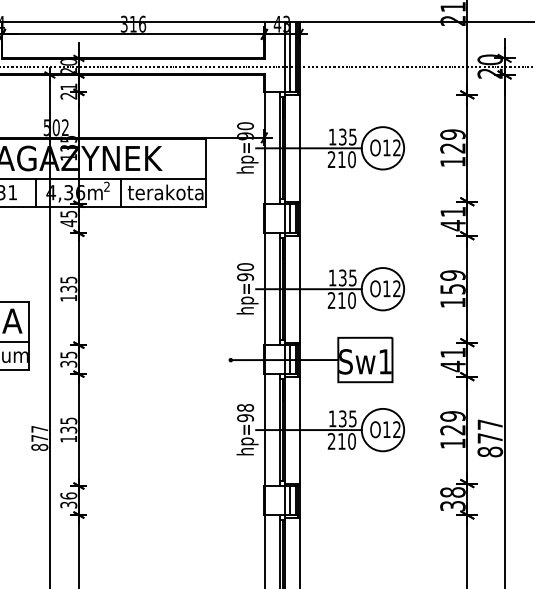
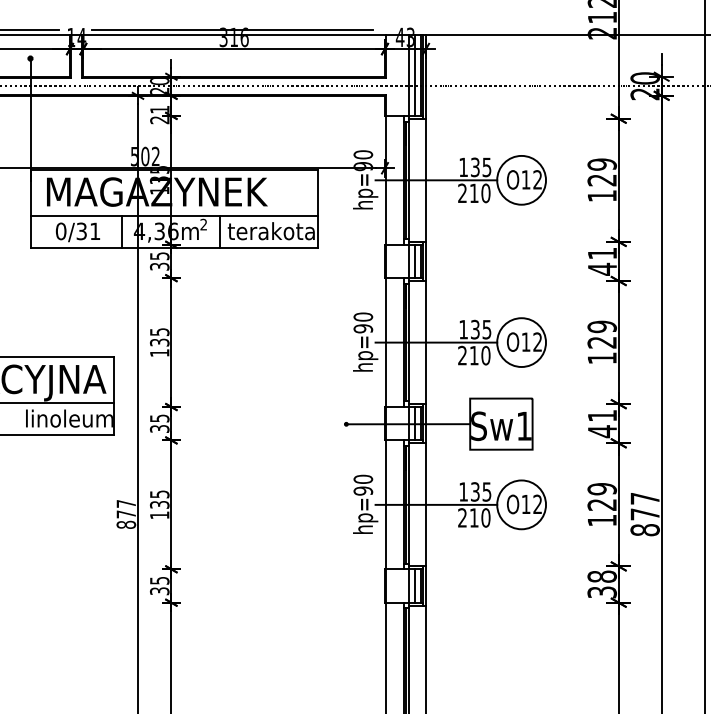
line: (131, 18) -> (232, 30), added
text: (68, 223) -> (159, 266), 45 -> 35
text: (452, 289) -> (601, 342), 159 -> 129
text: (245, 407) -> (363, 478), hp=98 -> hp=90
text: (68, 495) -> (159, 580), 36 -> 35

